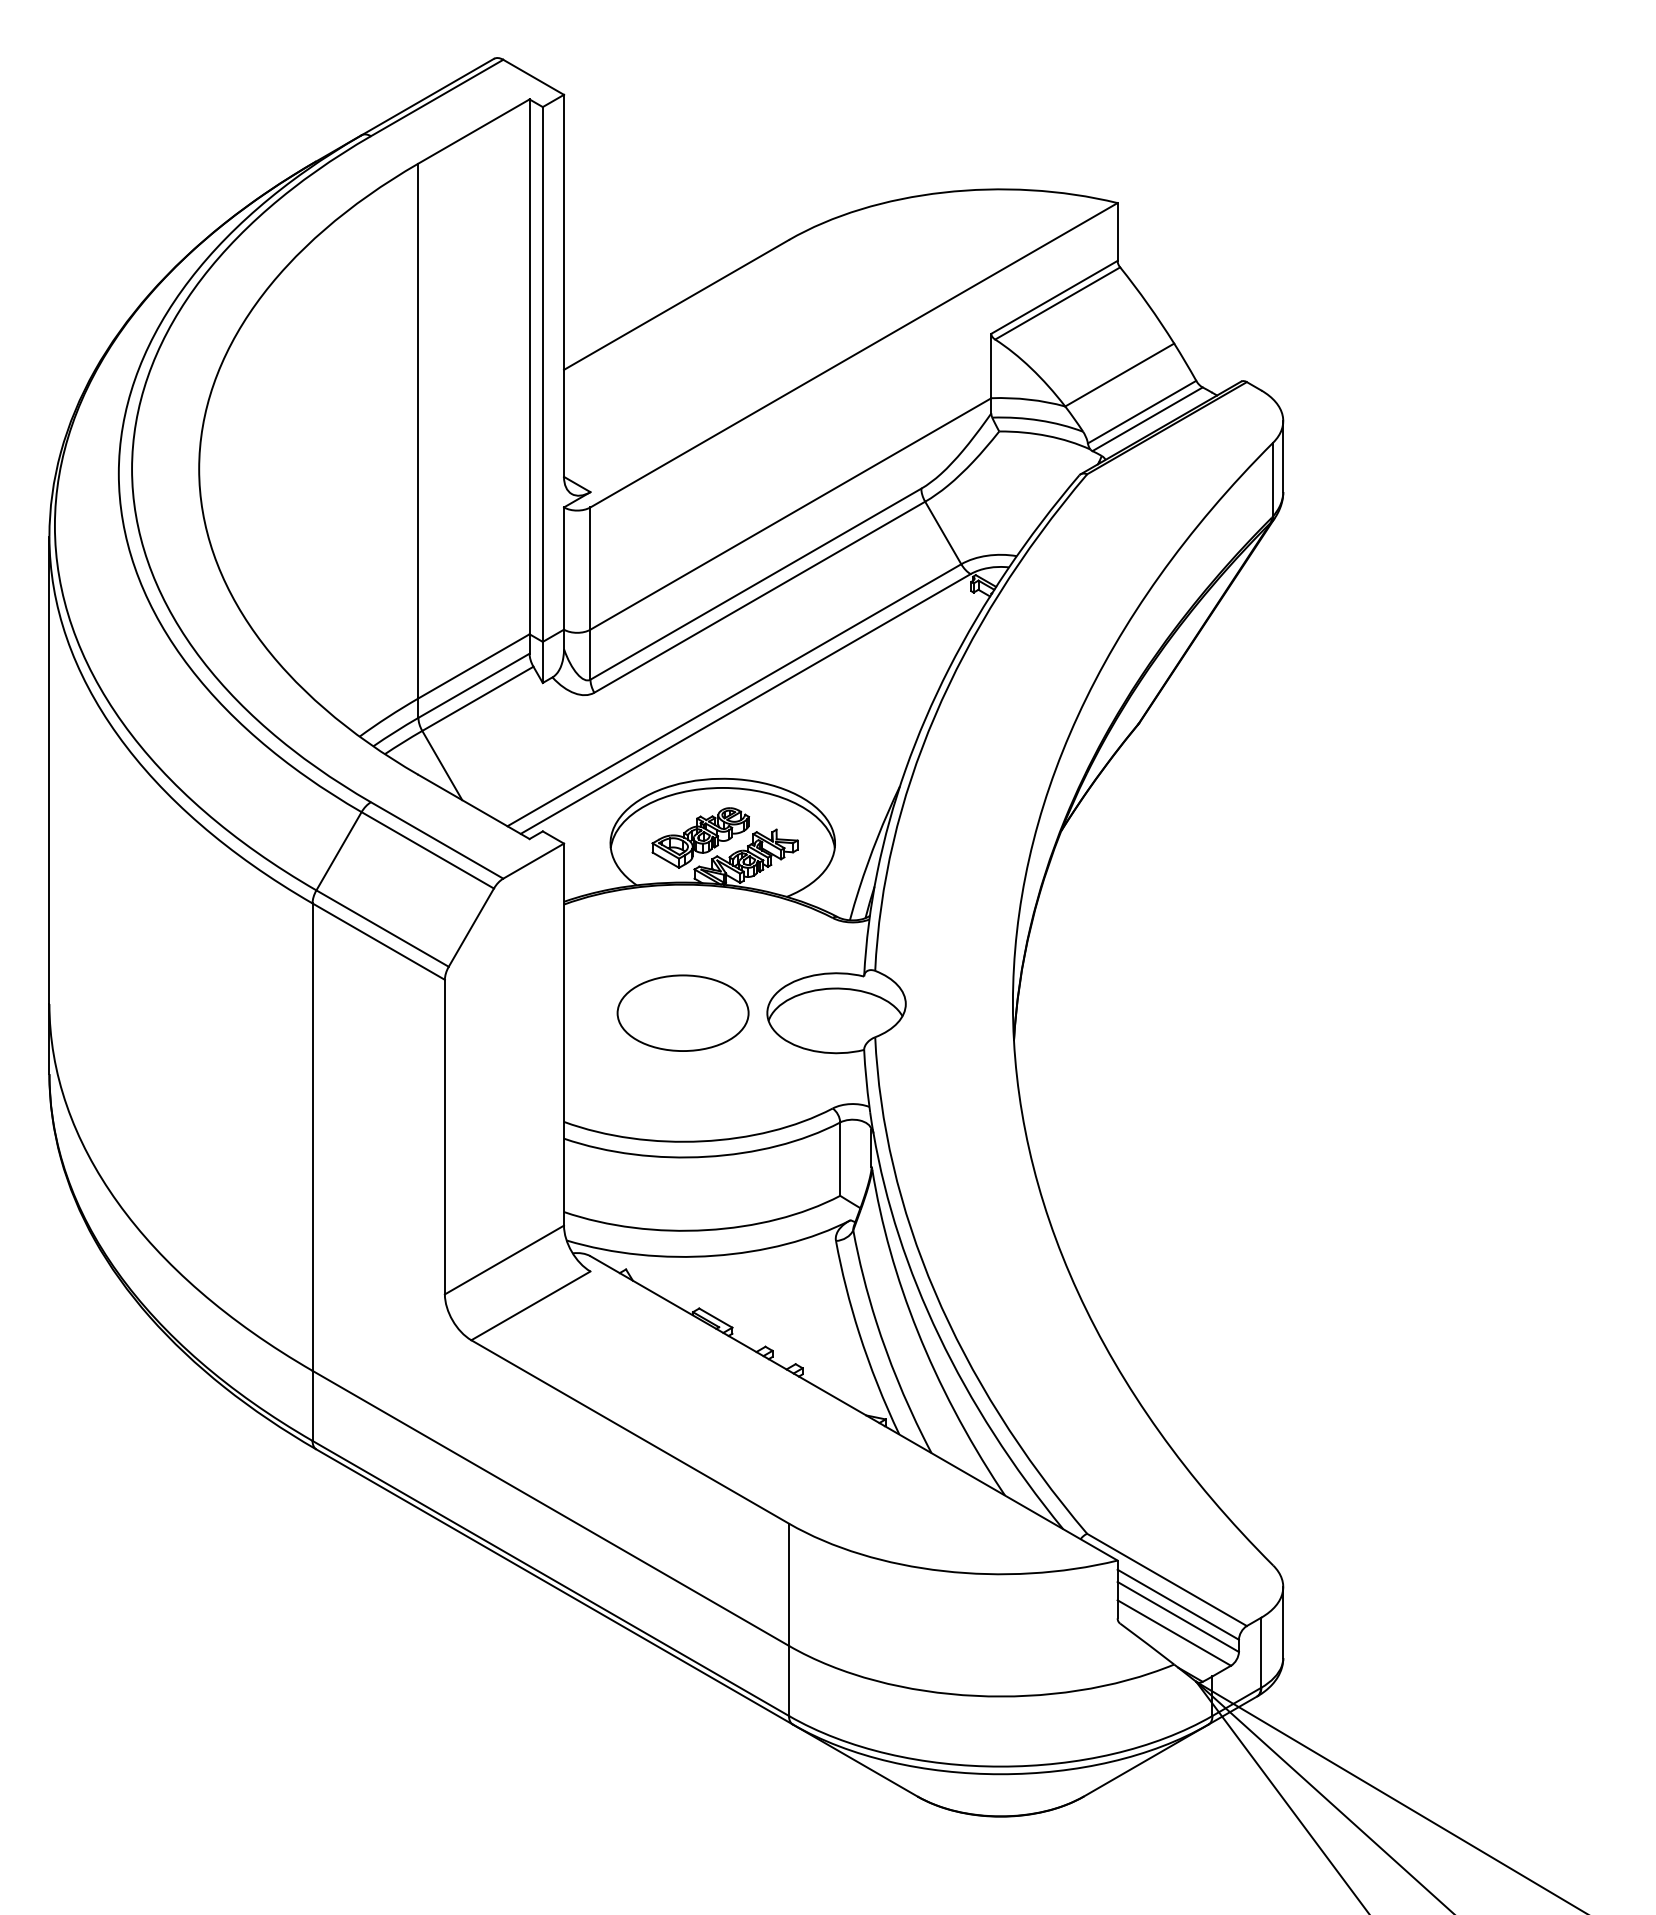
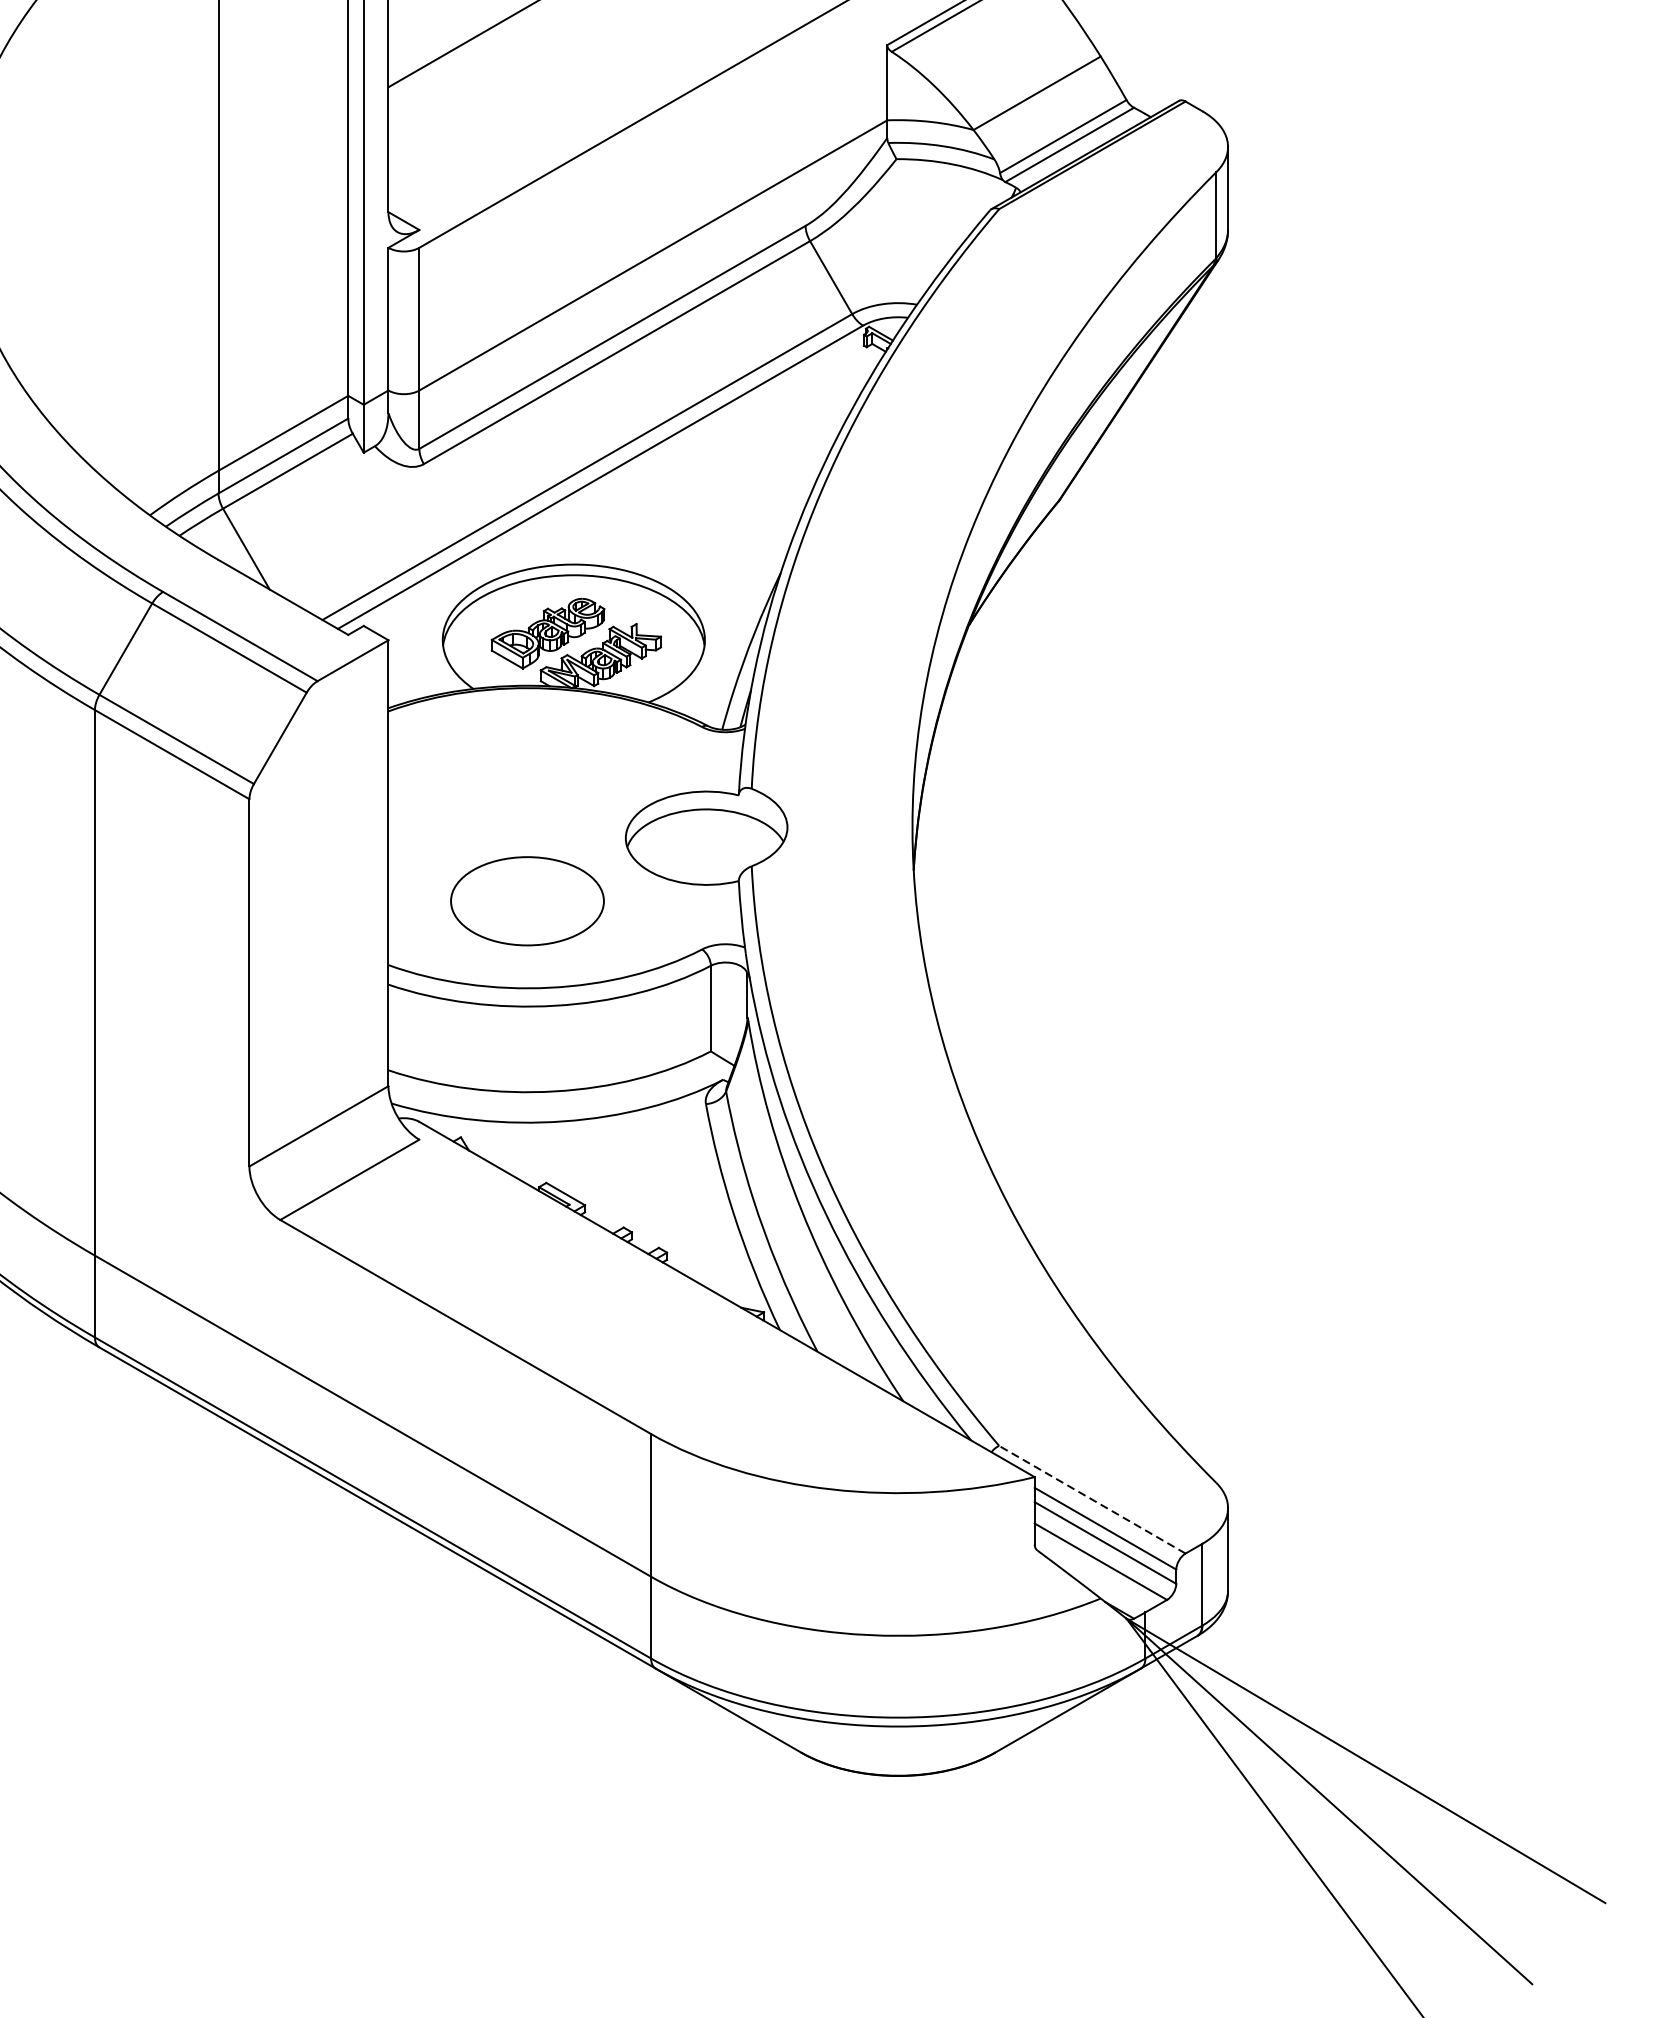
part: (682, 1012) -> (526, 900), moved
line: (1166, 1579) -> (1091, 1499), solid -> dashed

